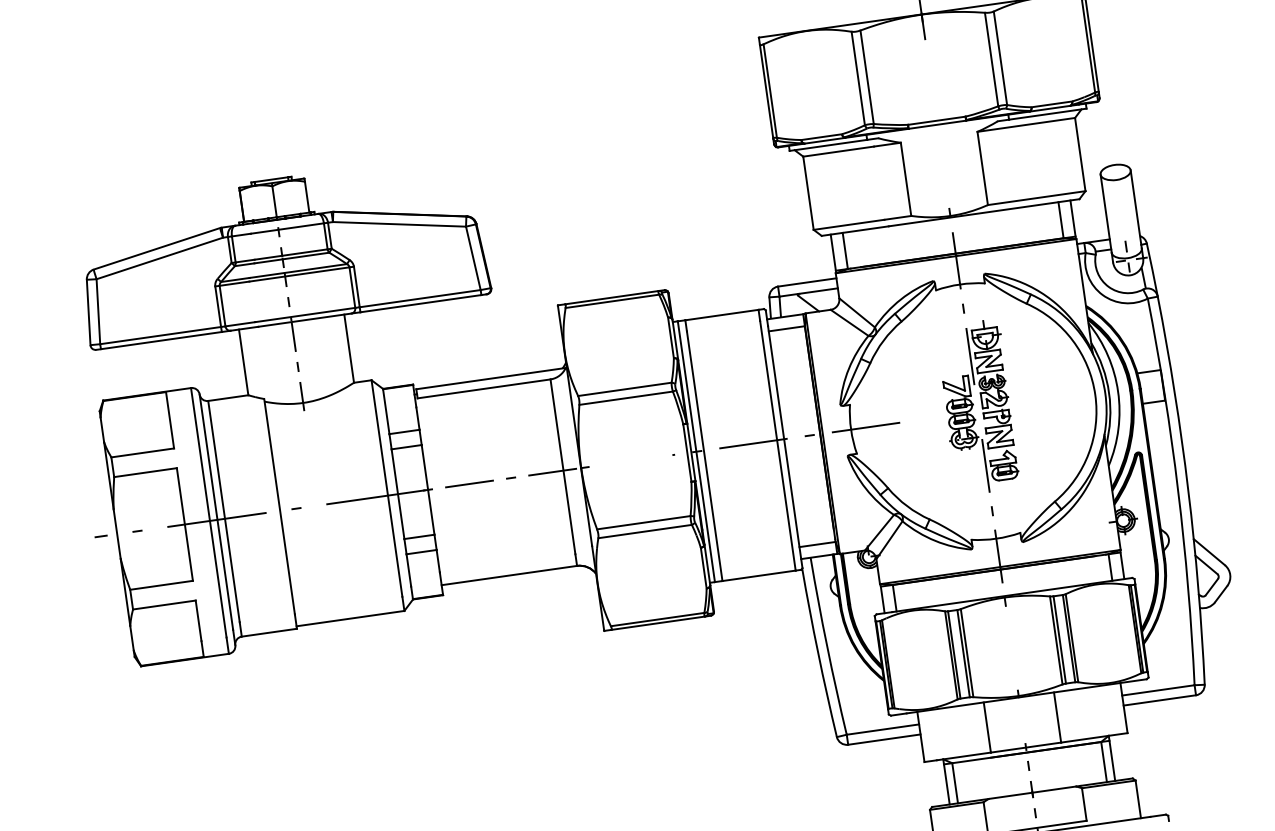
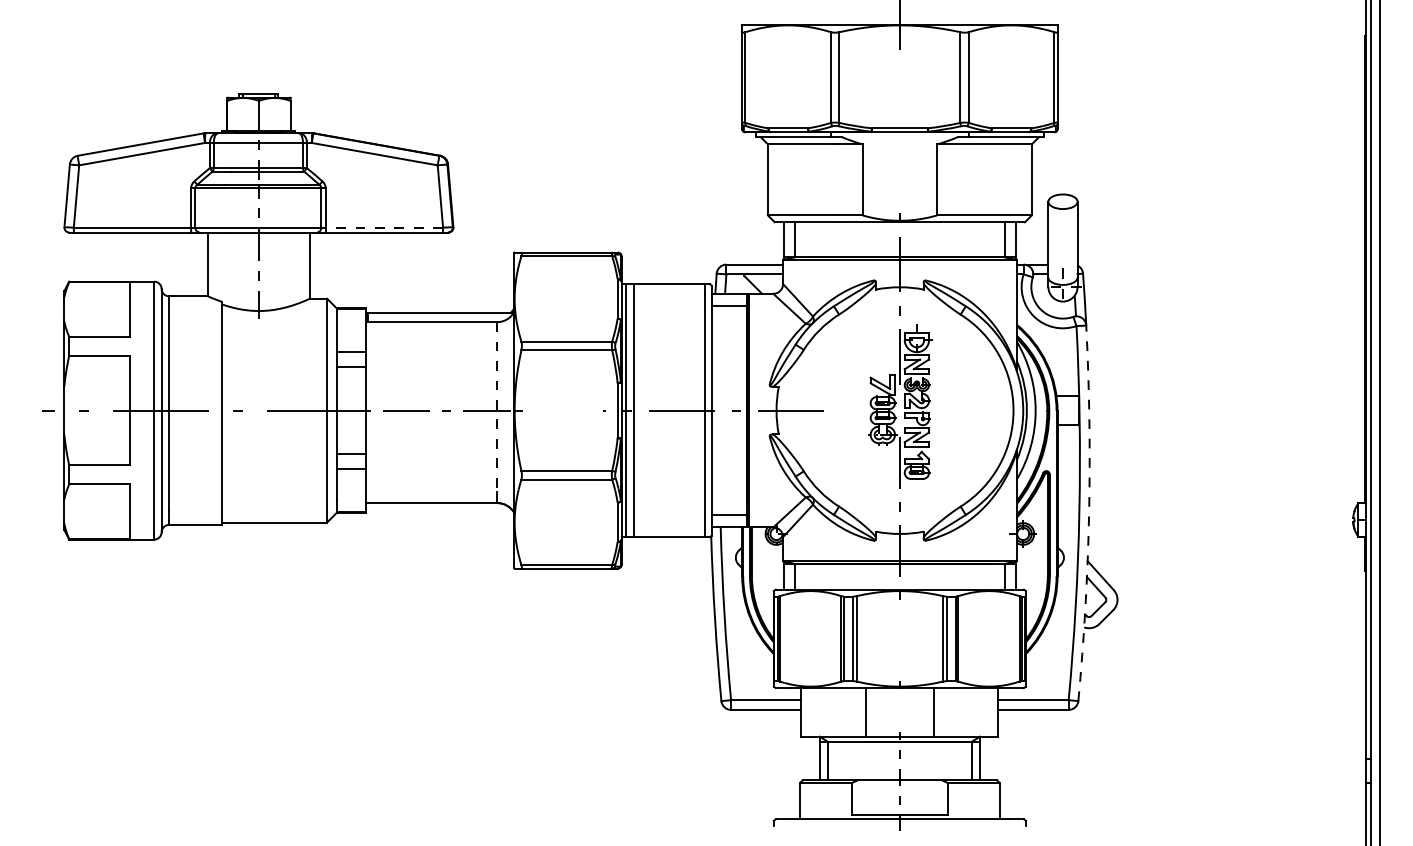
line: (420, 298) -> (384, 227), solid -> dashed
line: (562, 466) -> (497, 406), solid -> dashed
arc: (1188, 489) -> (1089, 513), solid -> dashed

